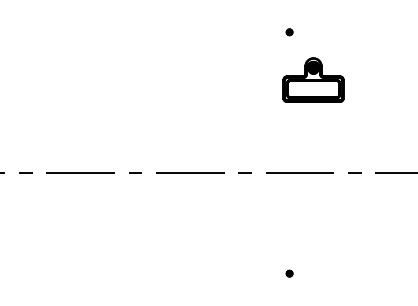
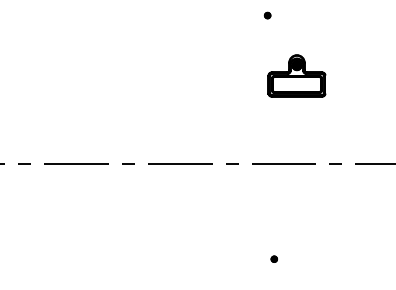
part: (289, 32) -> (267, 15), moved

